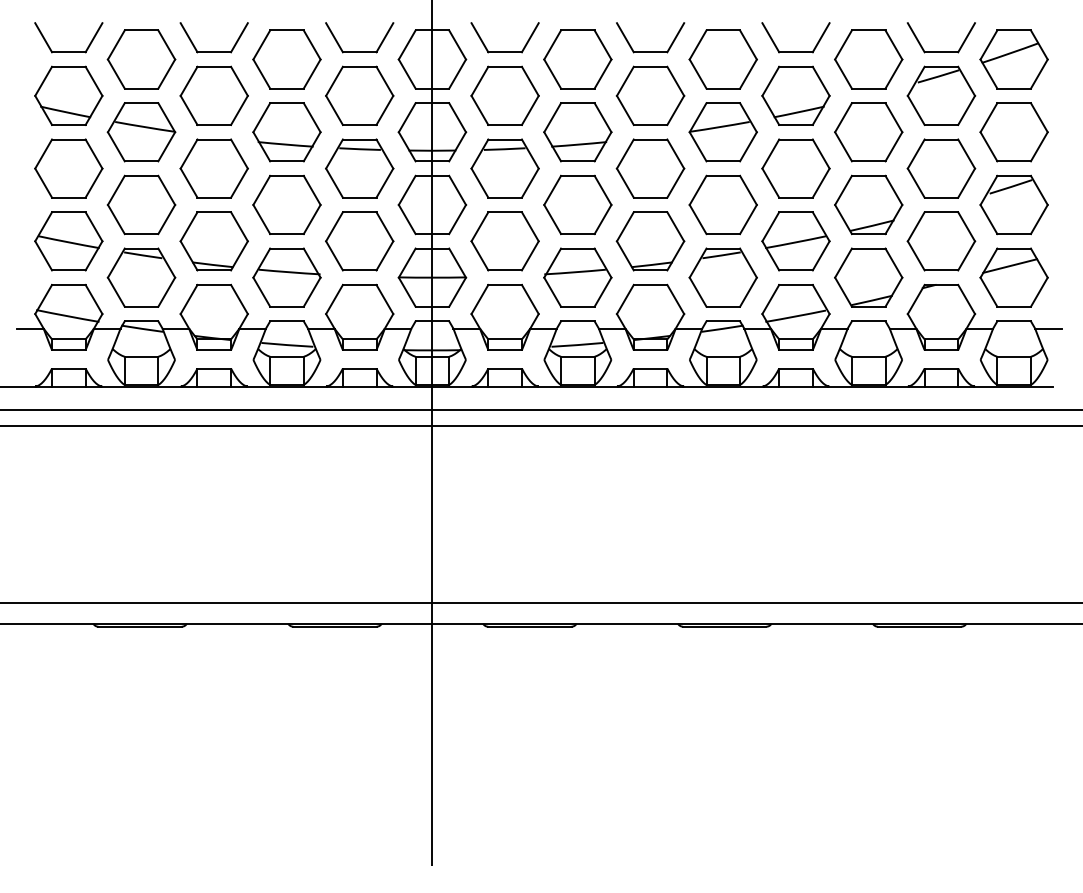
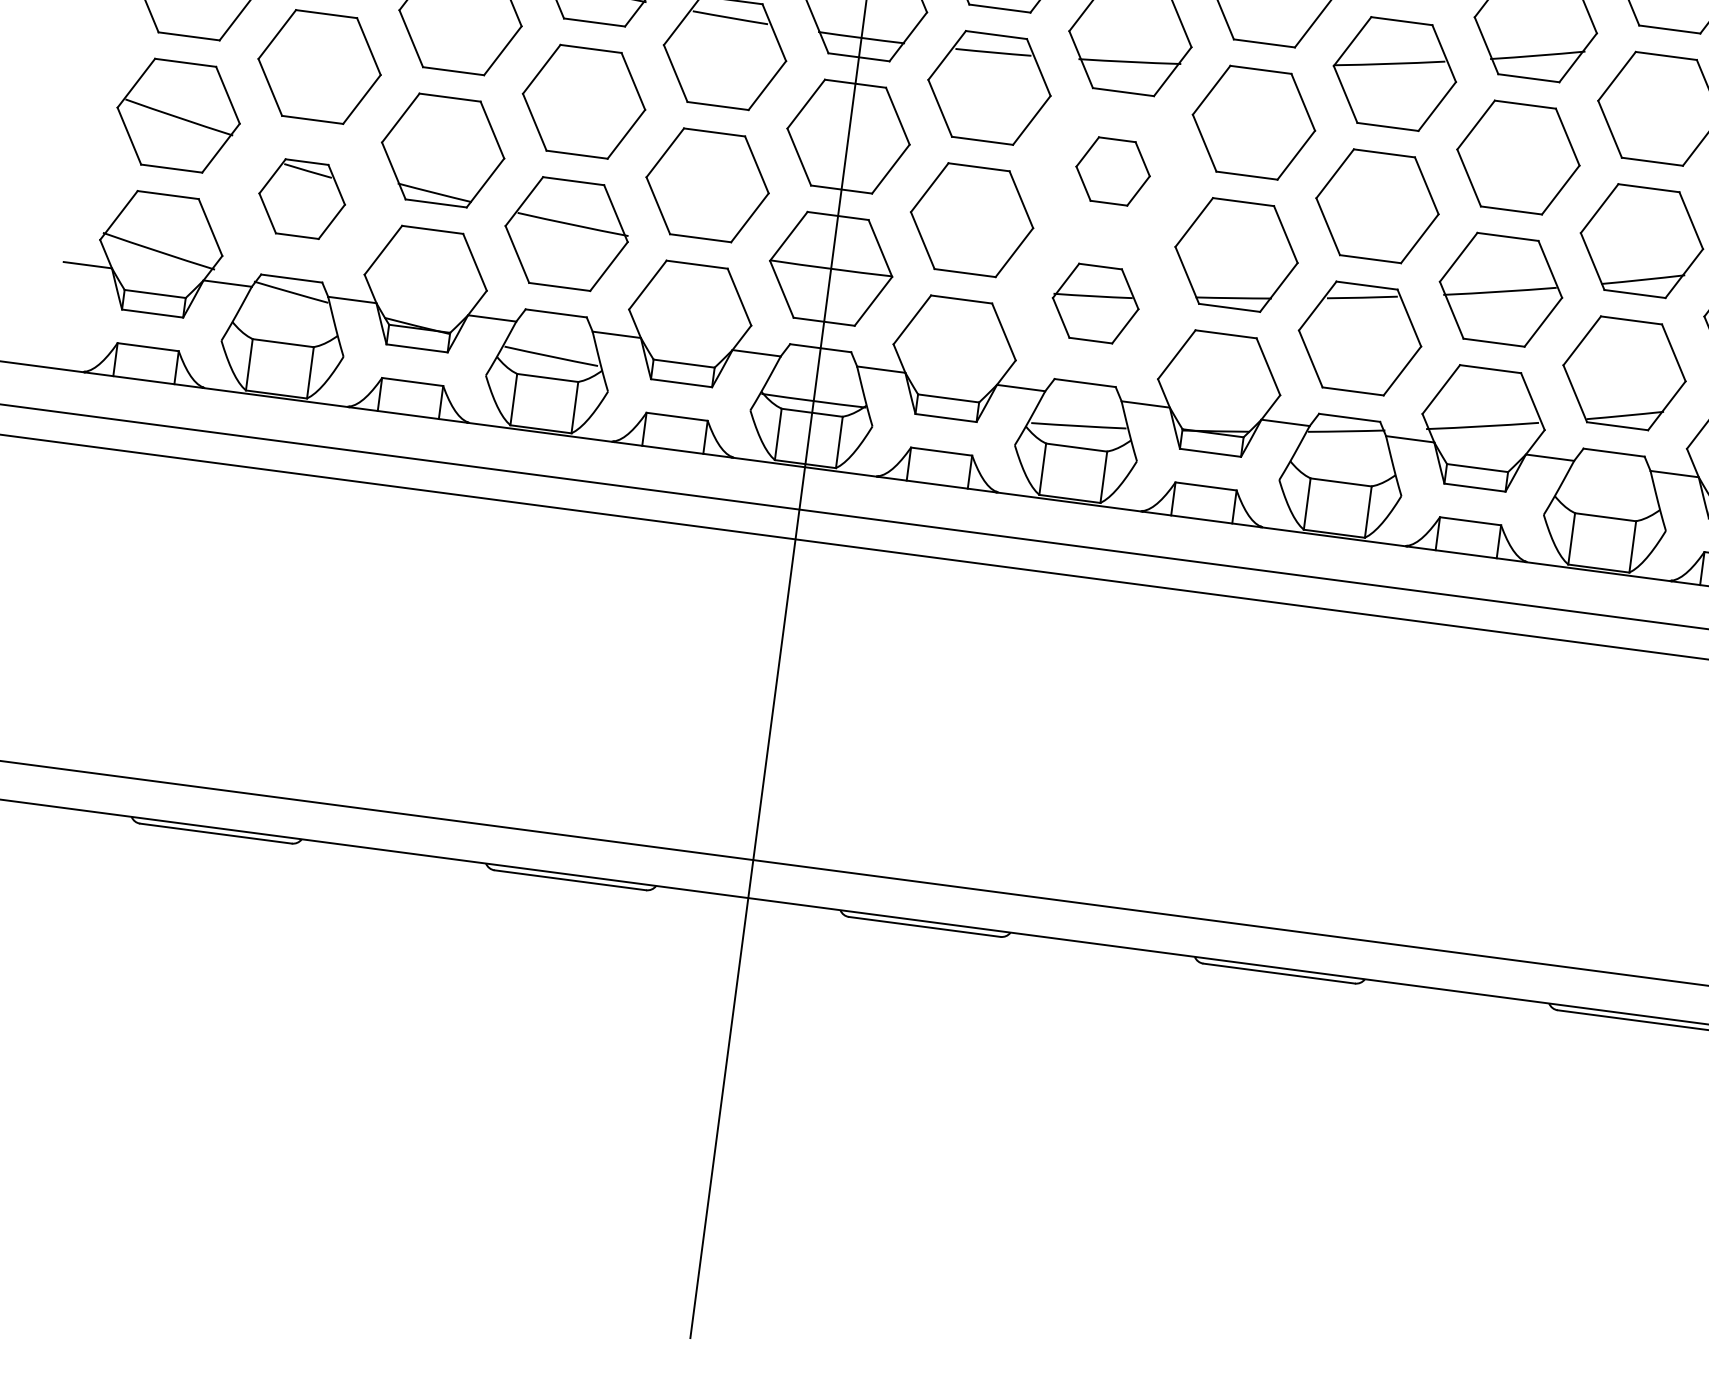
part: (577, 204) -> (1112, 170), size x0.6
part: (141, 277) -> (302, 198), size x0.7
part: (577, 277) -> (1095, 303), size x0.7

